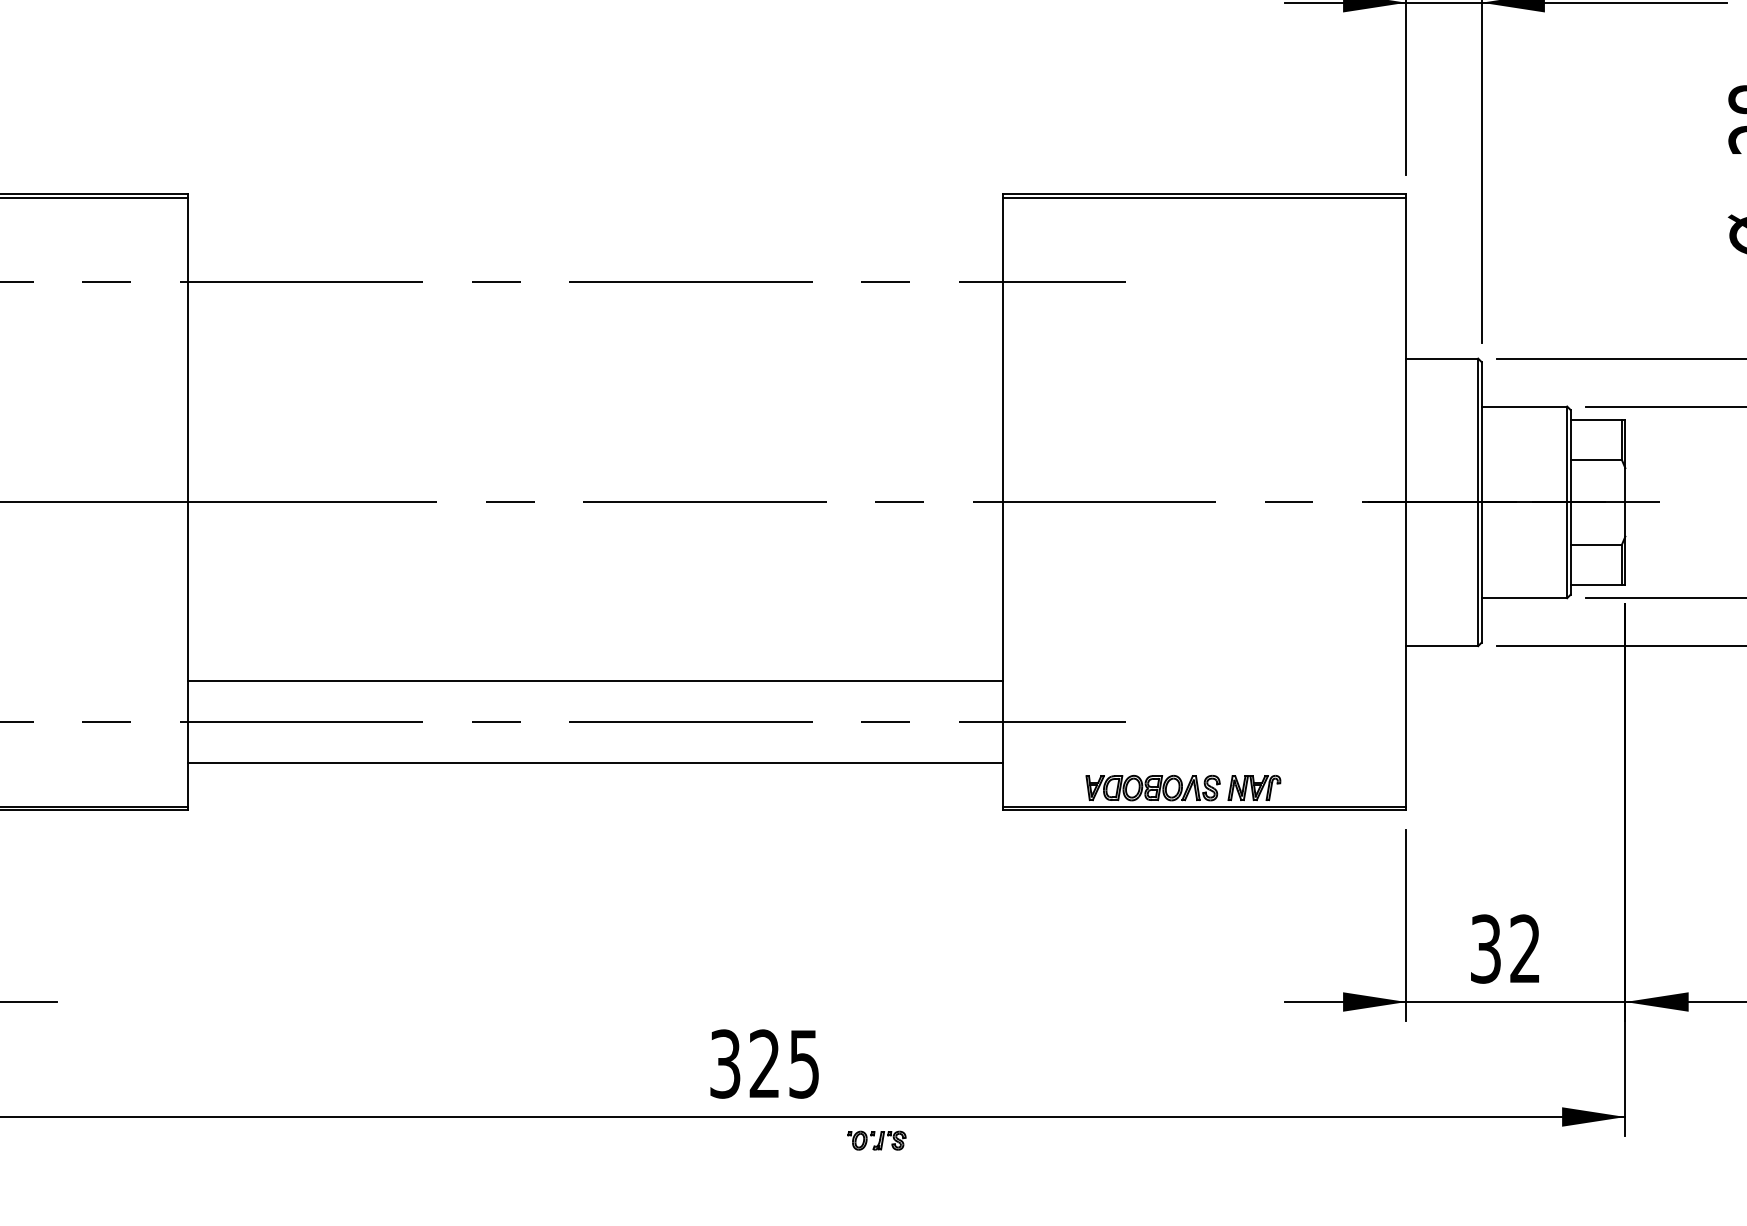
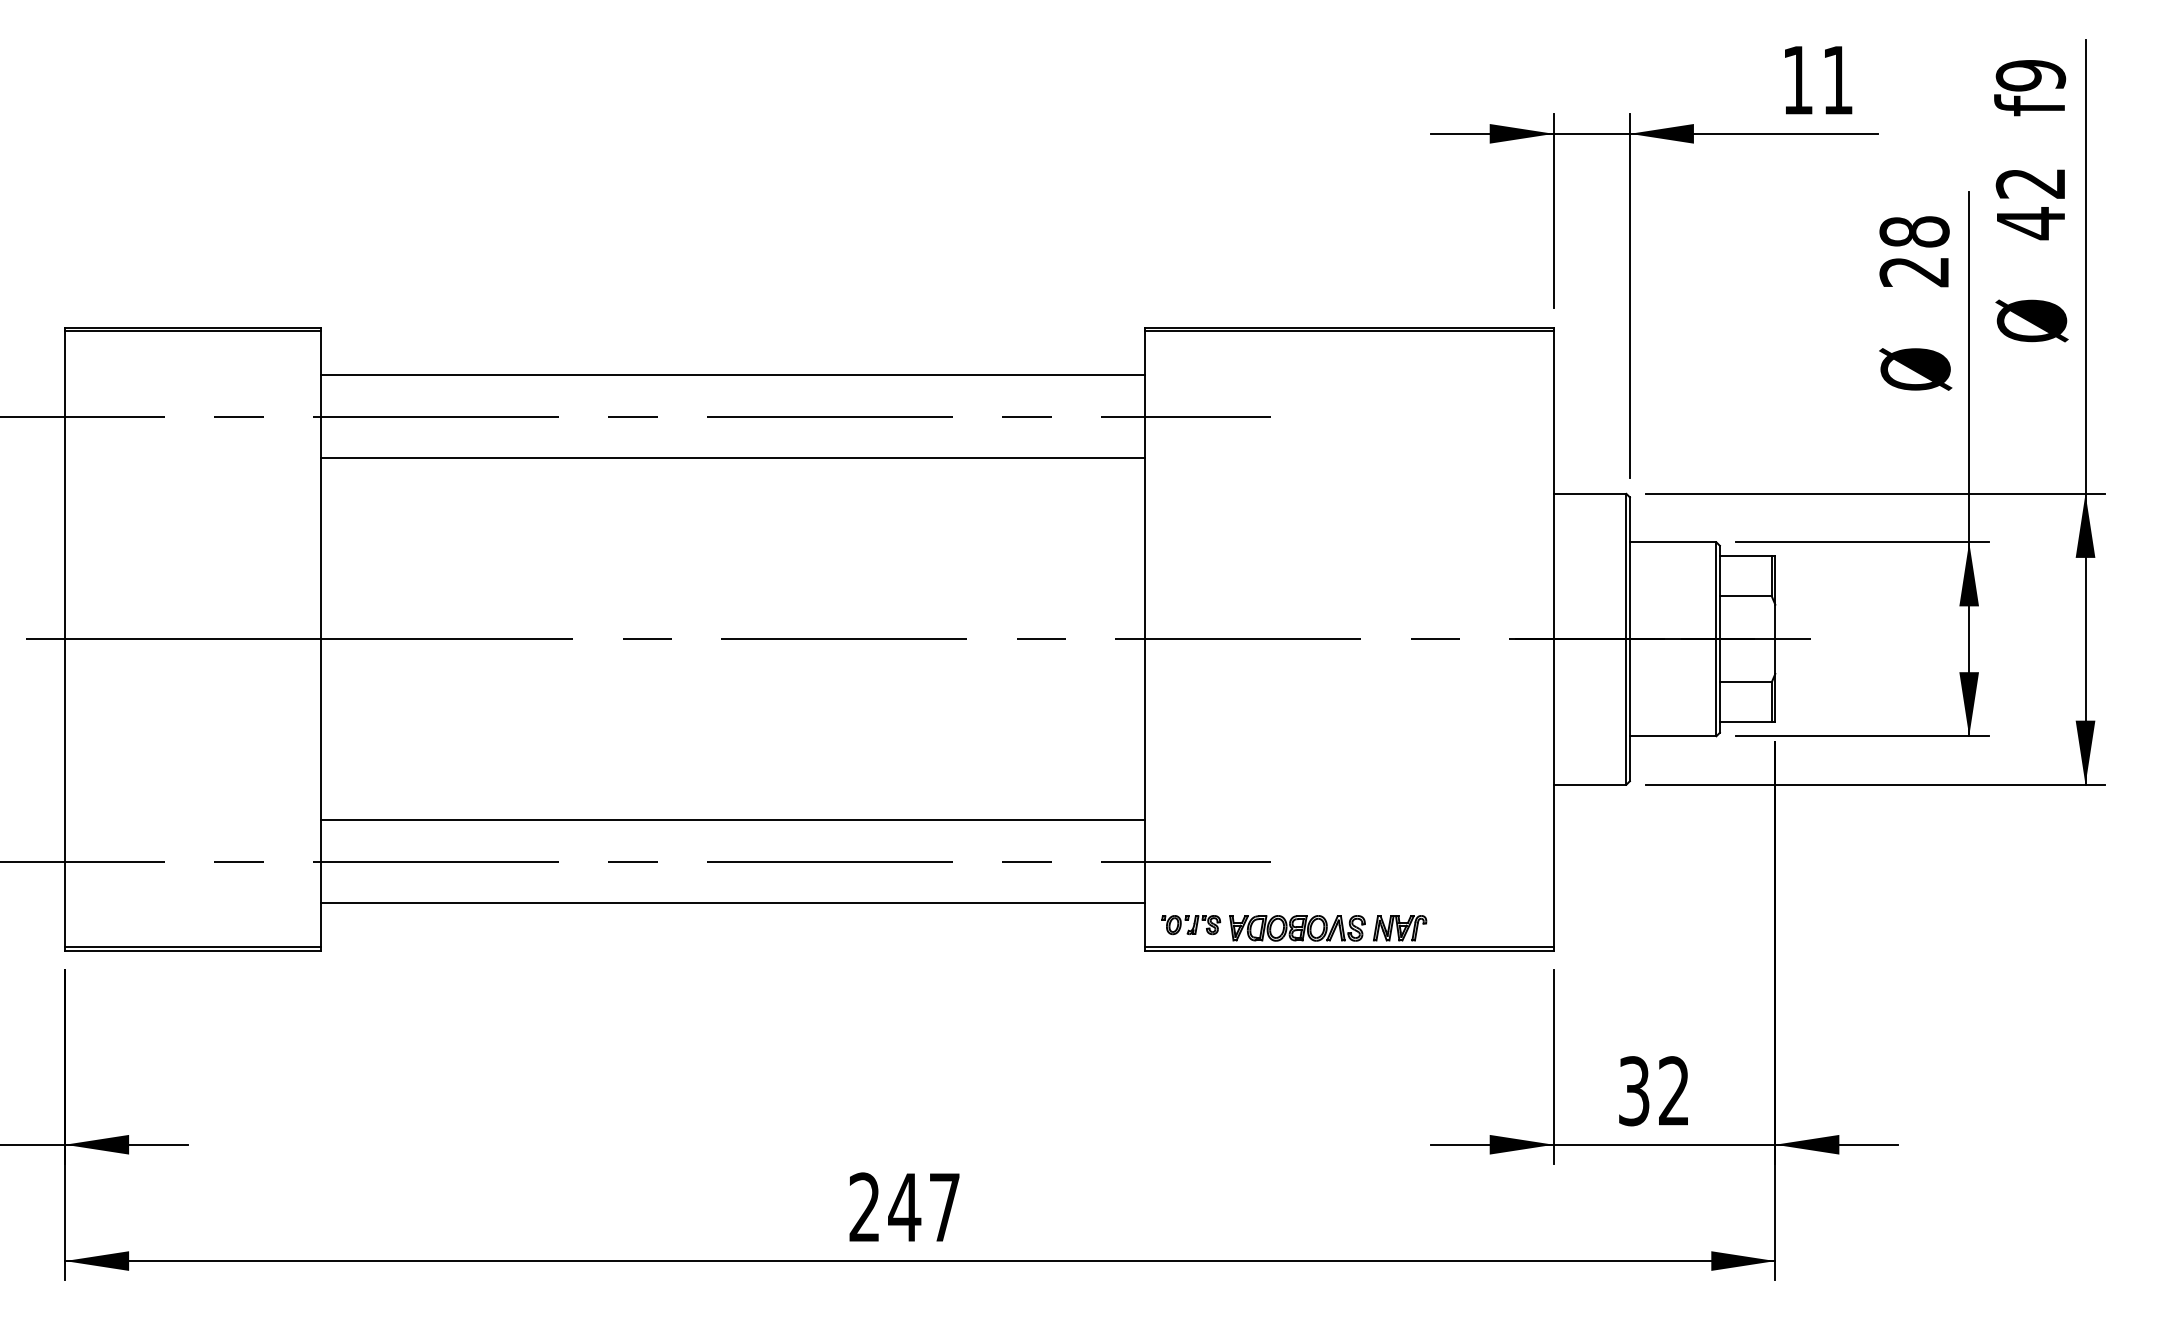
line: (595, 241) -> (733, 375), added
line: (595, 323) -> (733, 458), added
text: (764, 1064) -> (904, 1207), 325 -> 247
part: (877, 1141) -> (1191, 925), moved

